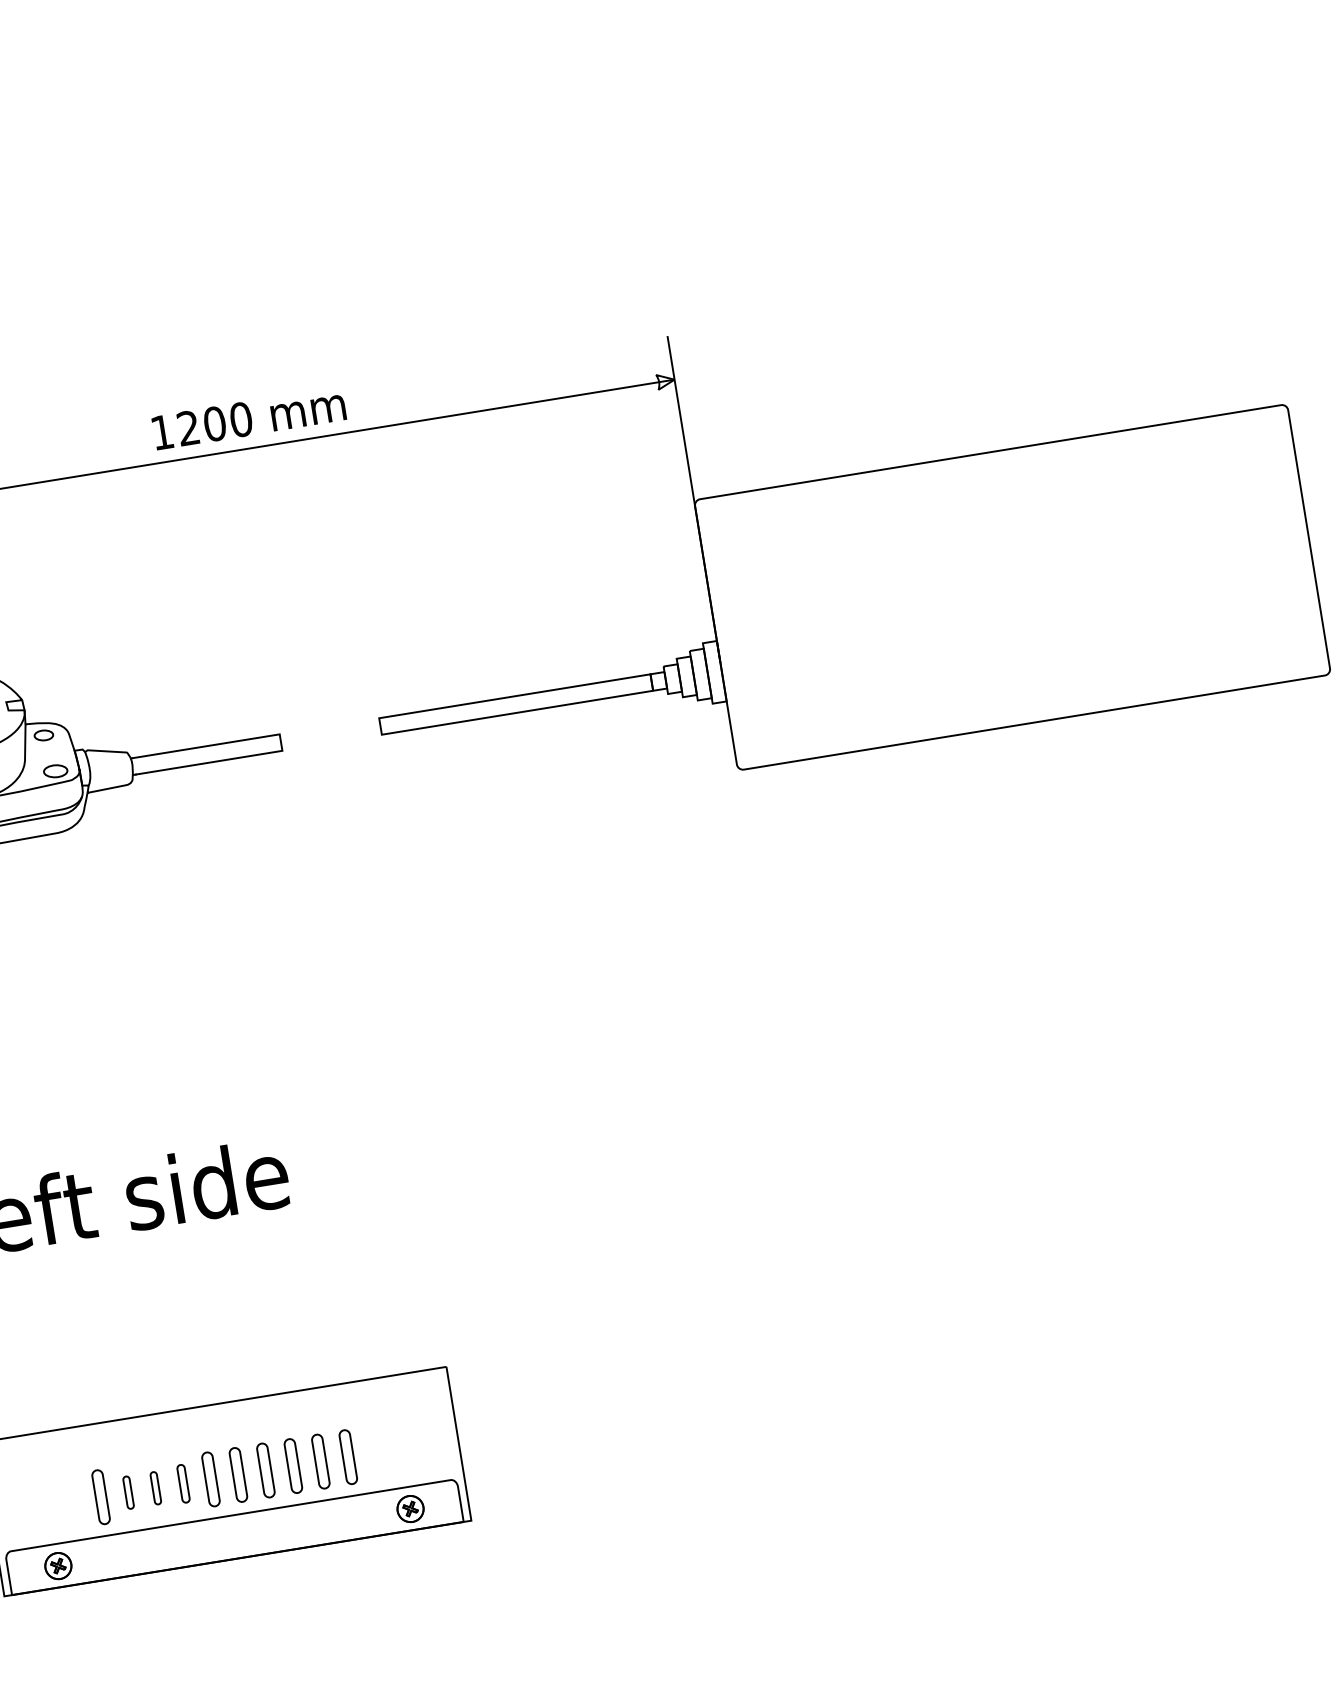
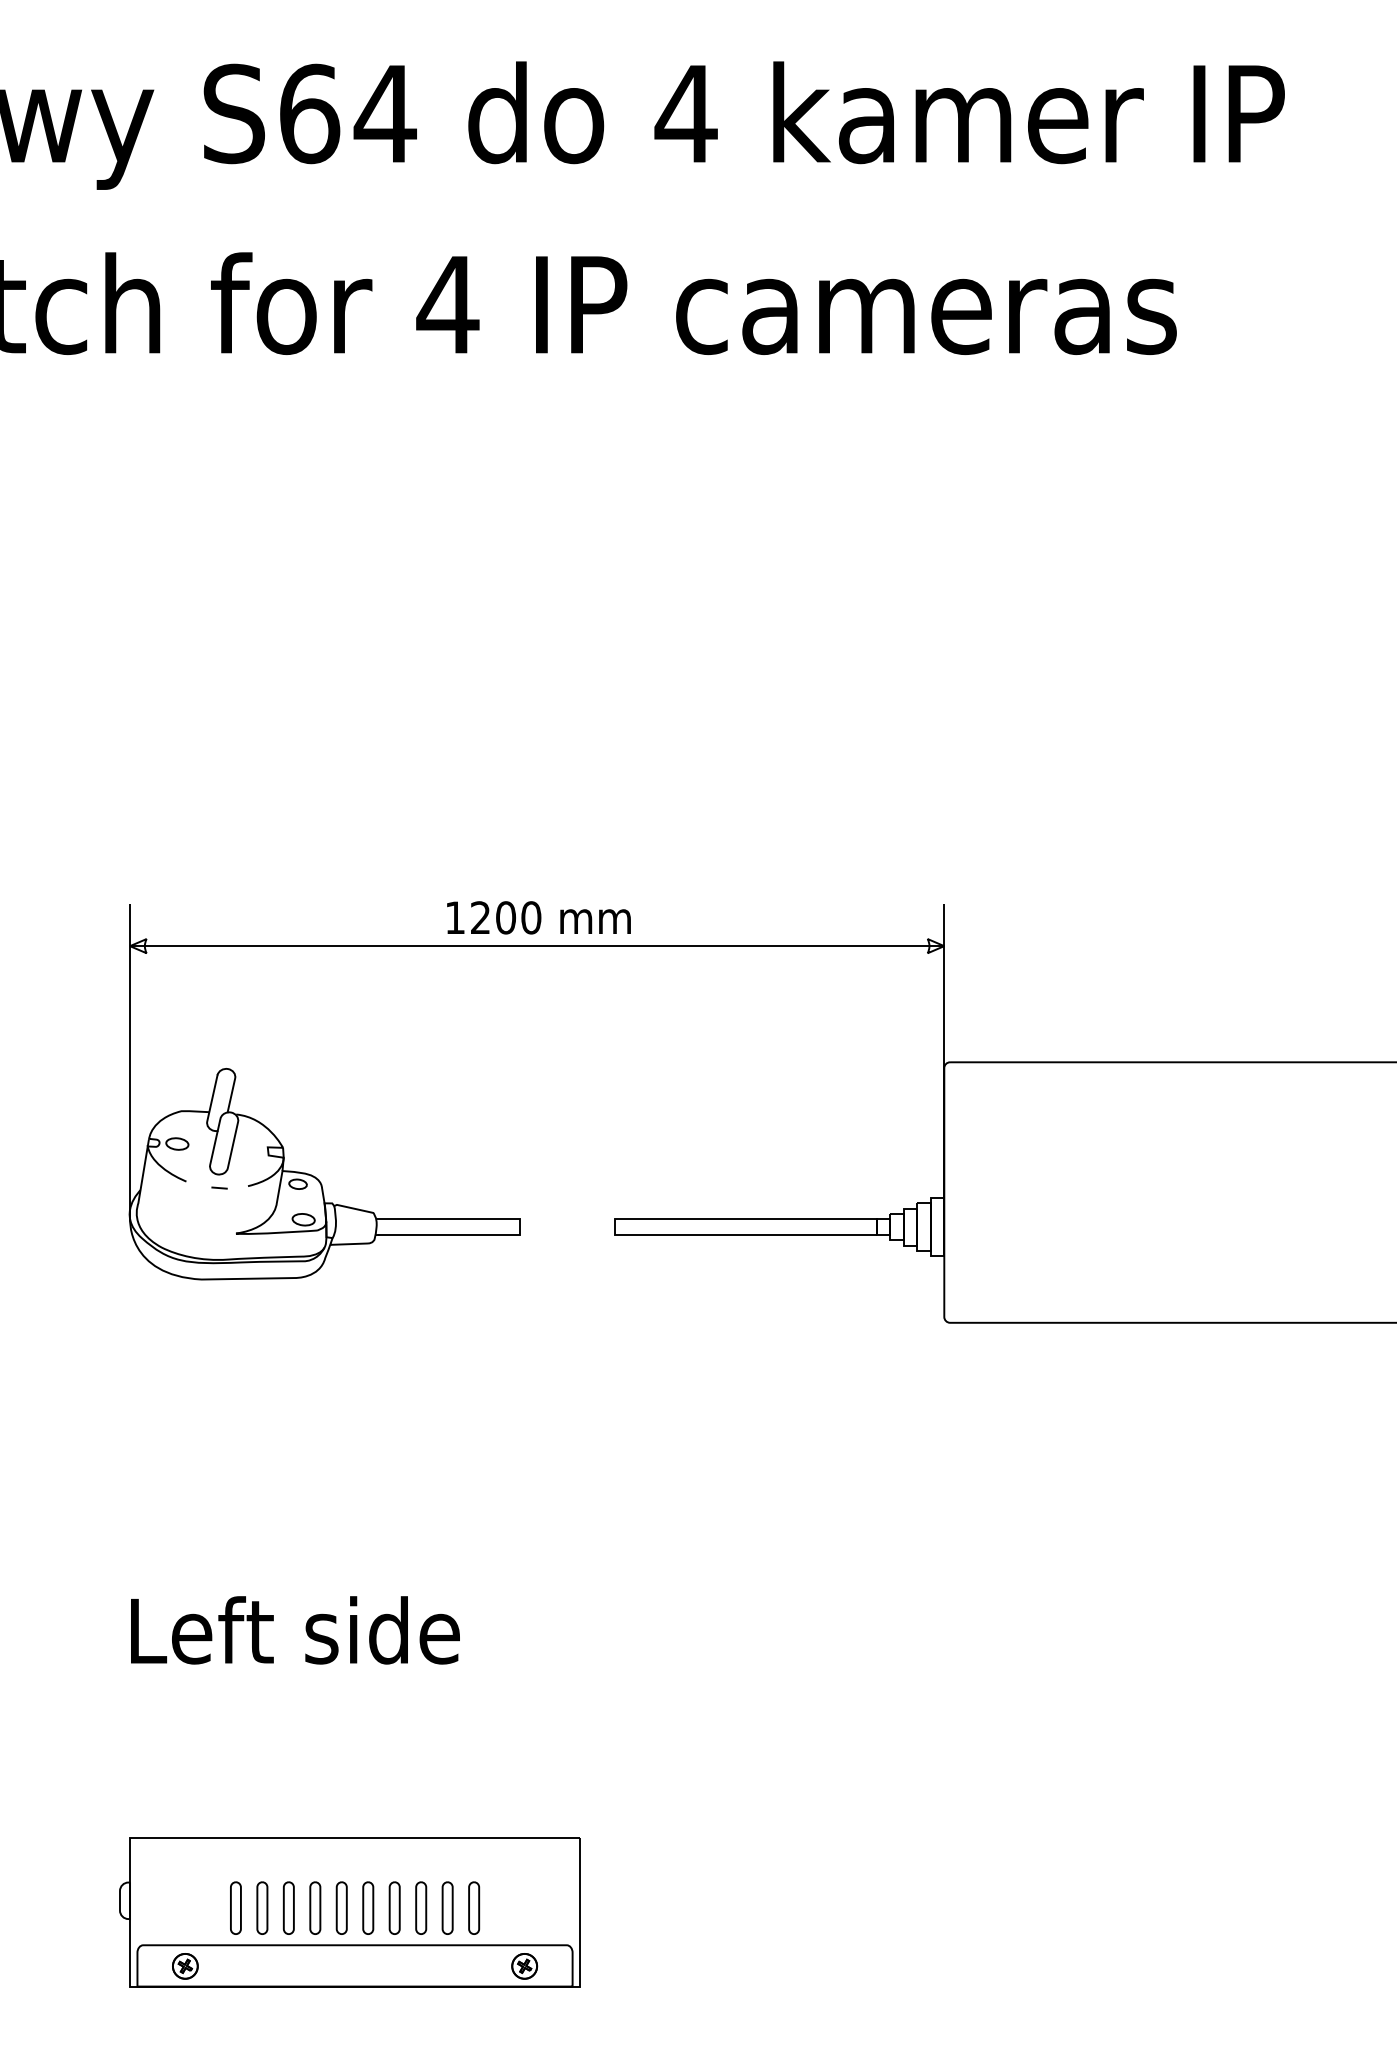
part: (183, 1483) -> (315, 1907), size x1.43
part: (155, 1487) -> (288, 1907), size x1.67
part: (128, 1492) -> (262, 1907), size x1.67

